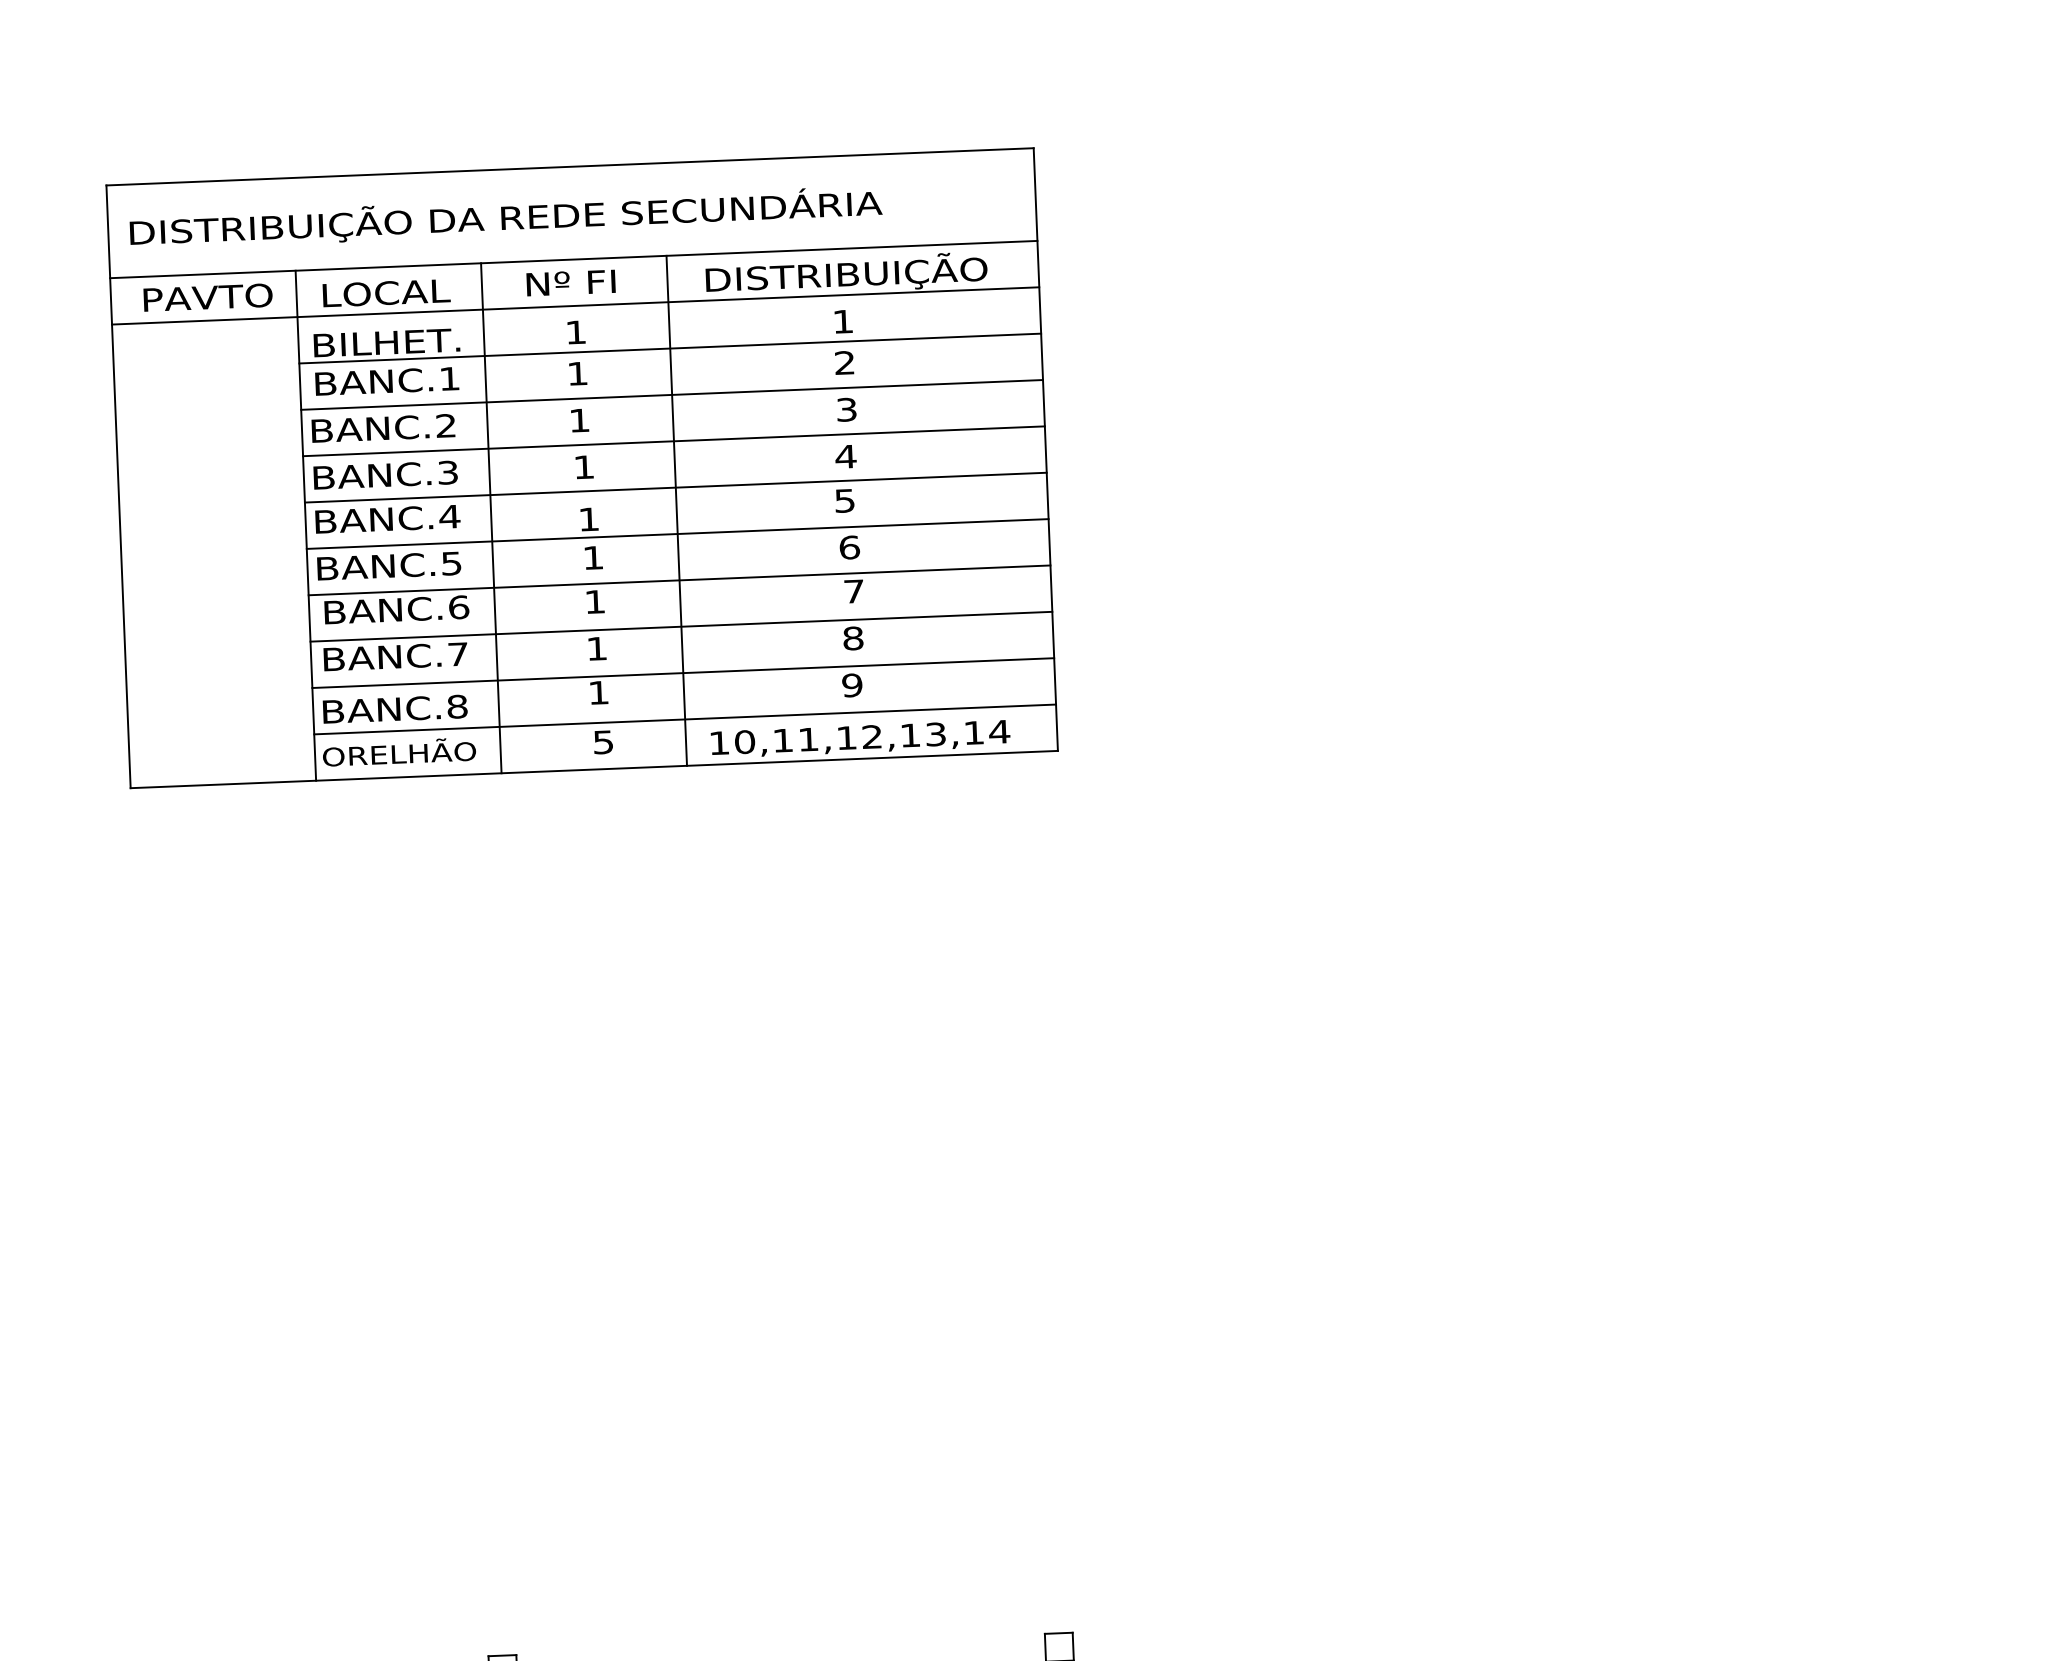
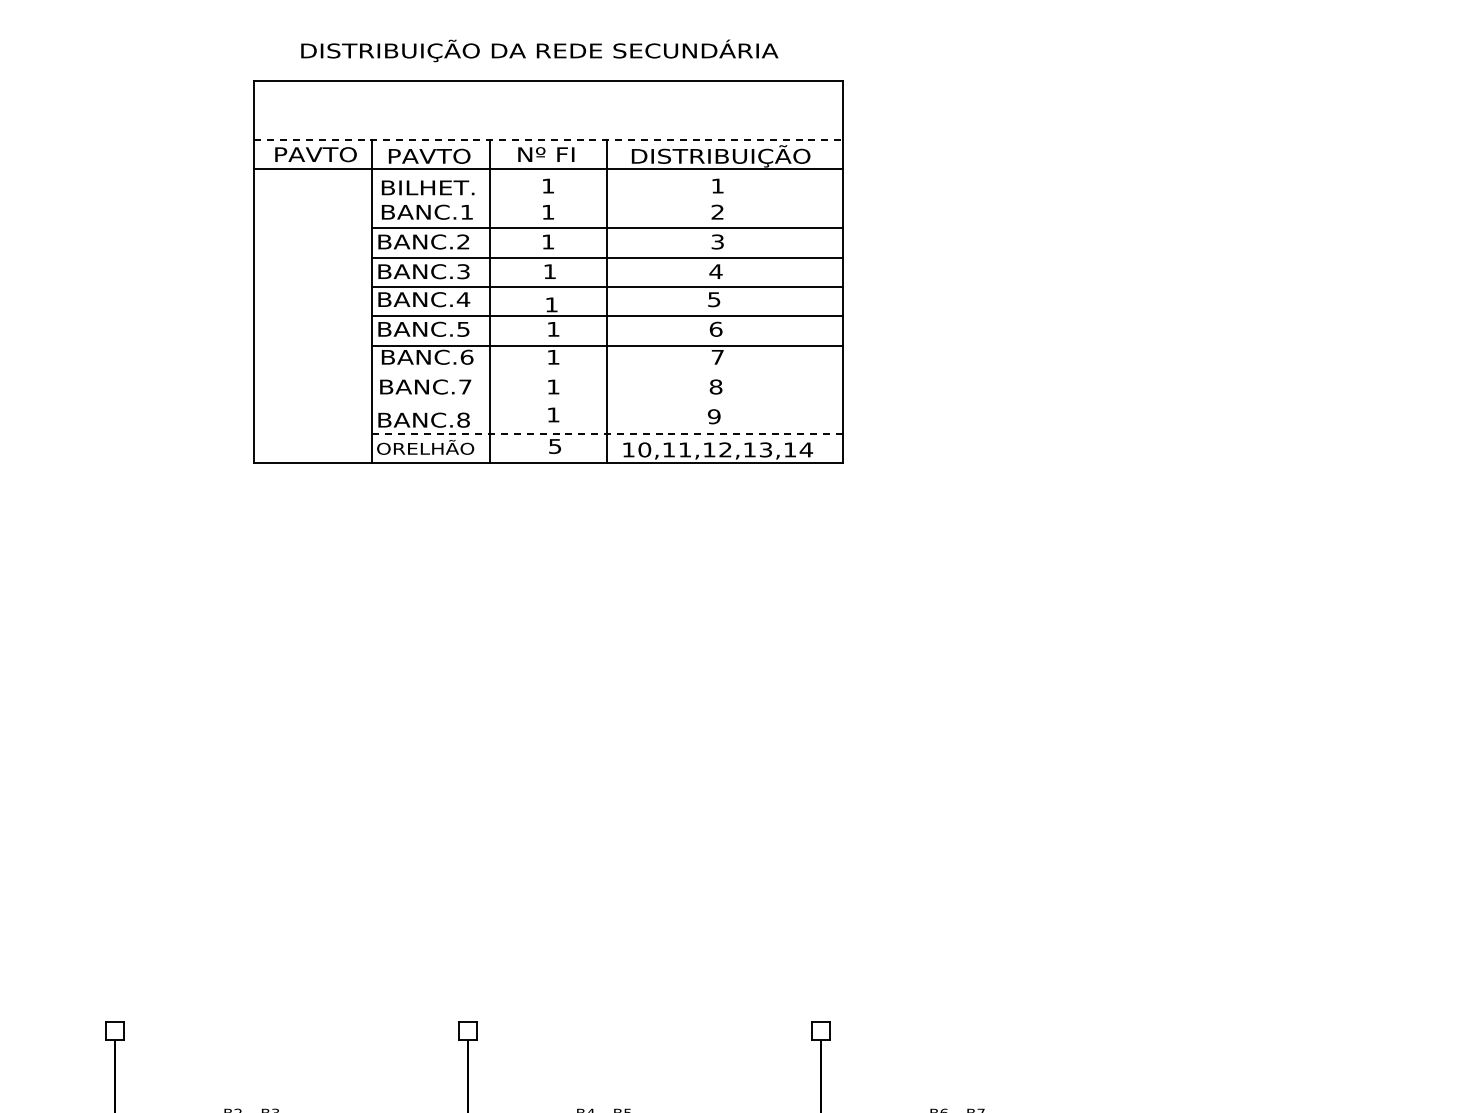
text: (505, 217) -> (539, 50), moved
line: (575, 258) -> (549, 139), solid -> dashed
text: (388, 291) -> (430, 155), LOCAL -> PAVTO
line: (670, 348) -> (607, 198), removed
line: (681, 627) -> (607, 375), removed
line: (683, 672) -> (607, 404), removed
line: (685, 720) -> (607, 434), solid -> dashed

